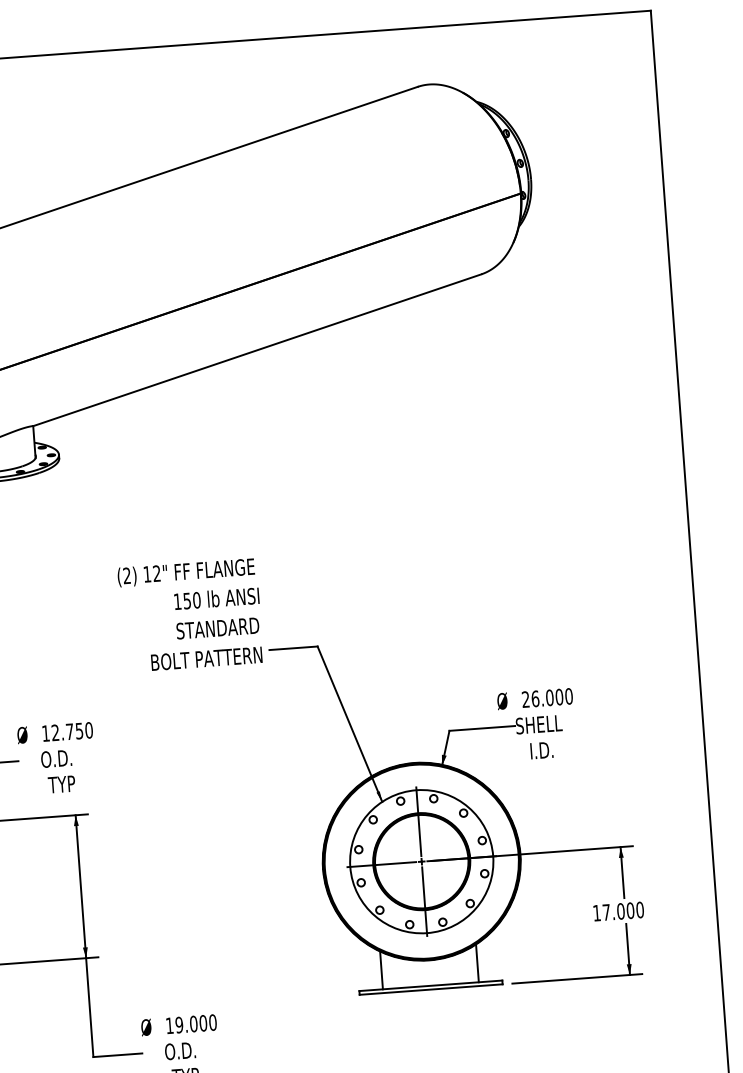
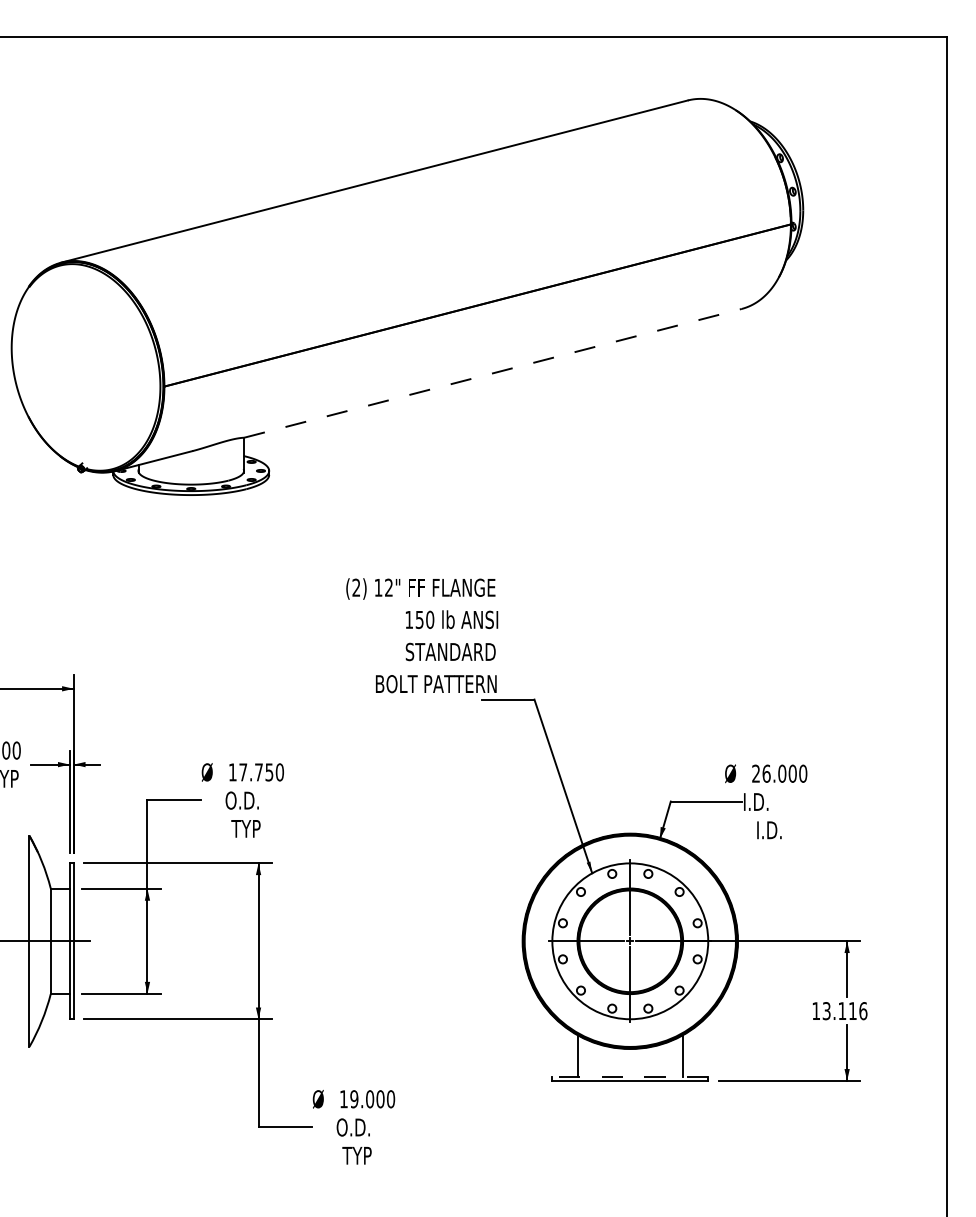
line: (257, 350) -> (492, 373), solid -> dashed
text: (190, 615) -> (422, 635), moved
text: (539, 724) -> (768, 801), SHELL -> I.D.
text: (55, 732) -> (243, 772), 12.750 -> 17.750
text: (622, 911) -> (844, 1011), 17.000 -> 13.116
line: (431, 985) -> (630, 1076), solid -> dashed

